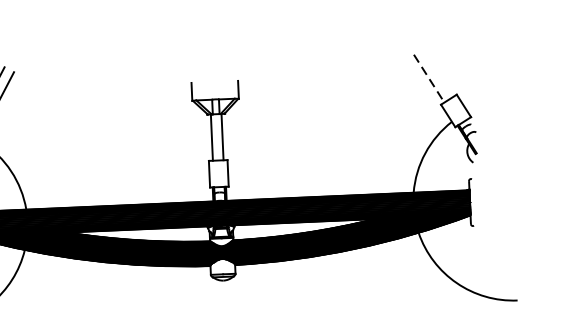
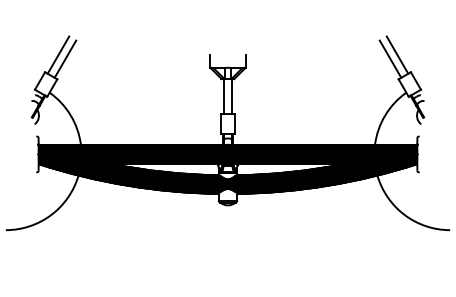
line: (438, 72) -> (397, 54), added
line: (429, 79) -> (390, 59), dashed -> solid

